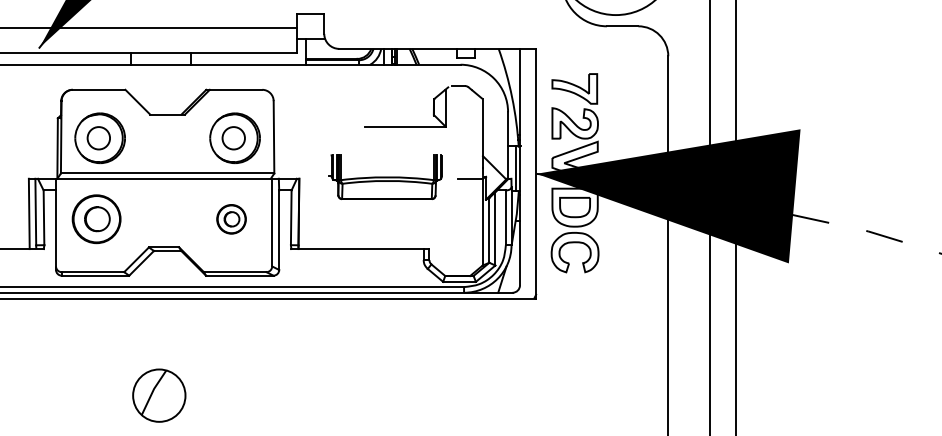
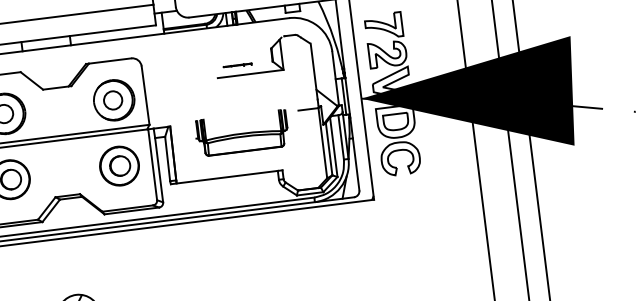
line: (390, 114) -> (237, 65), added
part: (385, 176) -> (241, 133), moved
part: (231, 219) -> (119, 166), size x1.67

